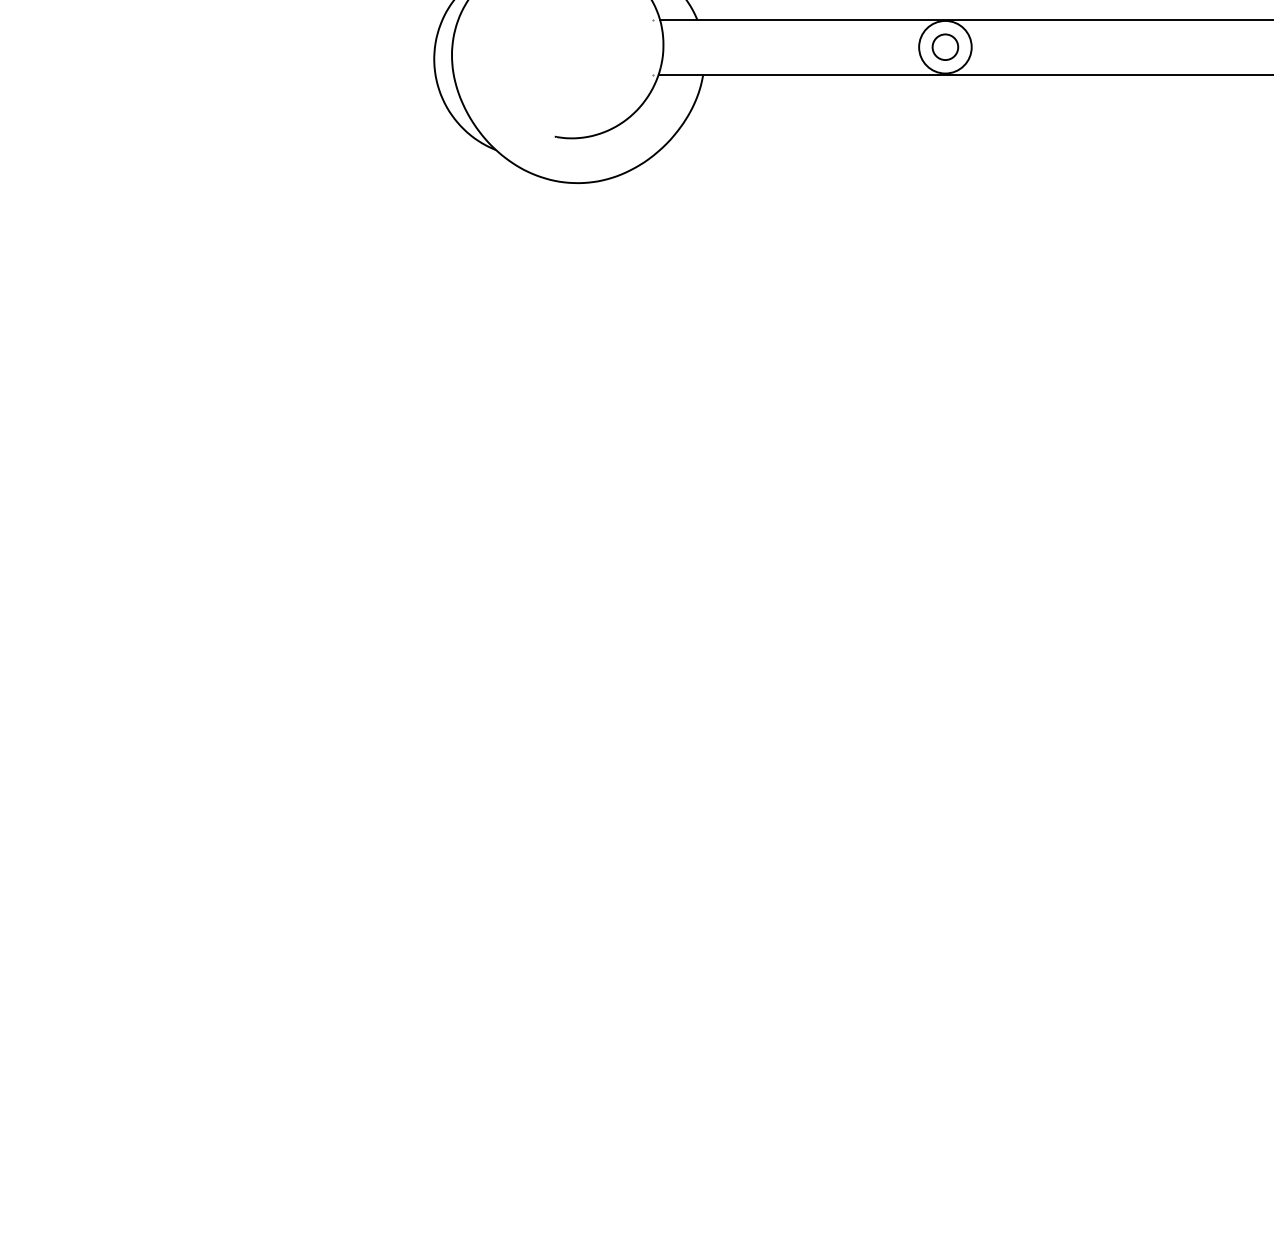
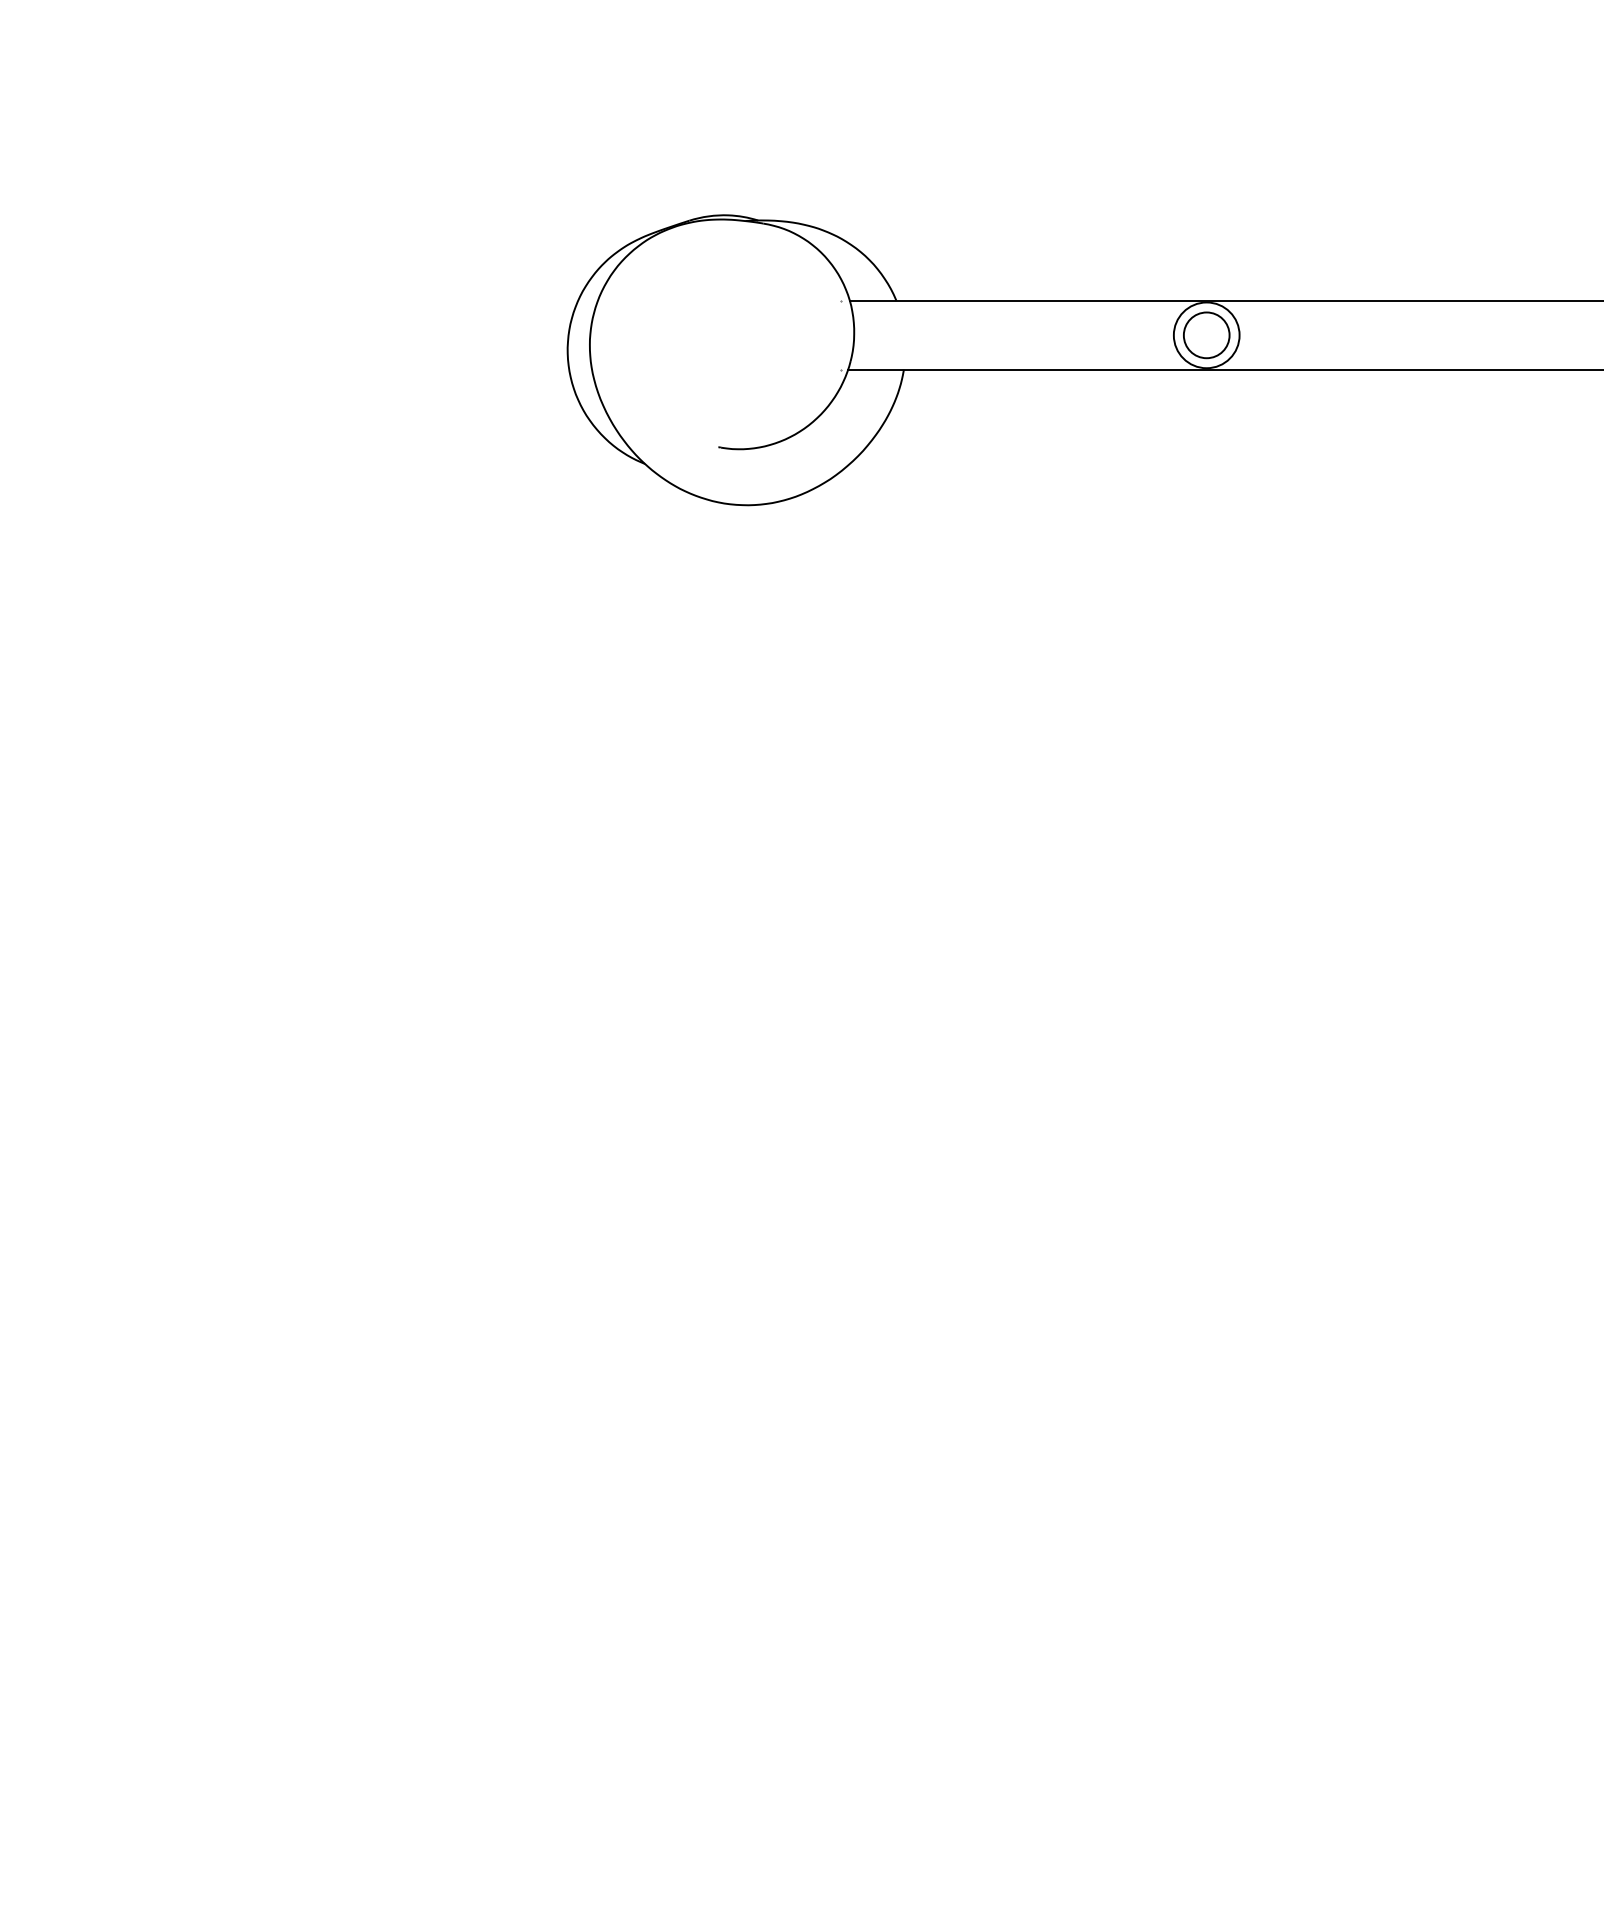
circle: (945, 47) -> (1206, 335), size x1.43

